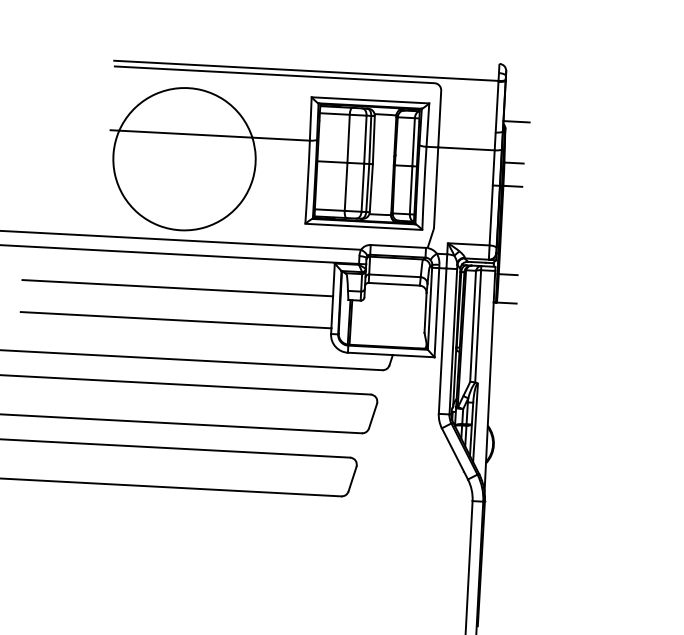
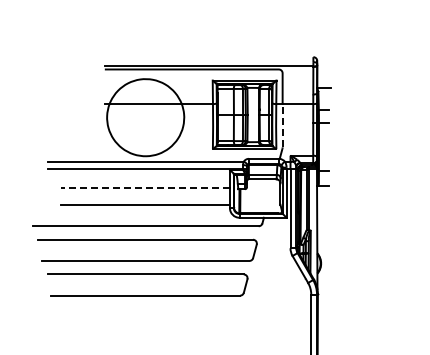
line: (435, 186) -> (282, 125), solid -> dashed
line: (177, 287) -> (145, 187), solid -> dashed

